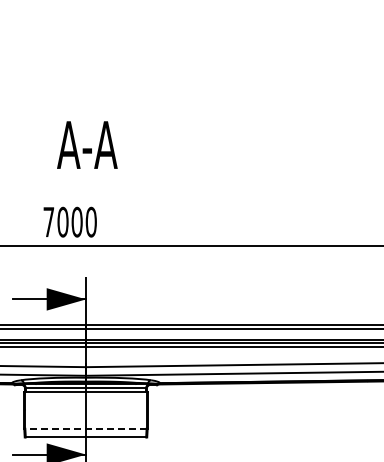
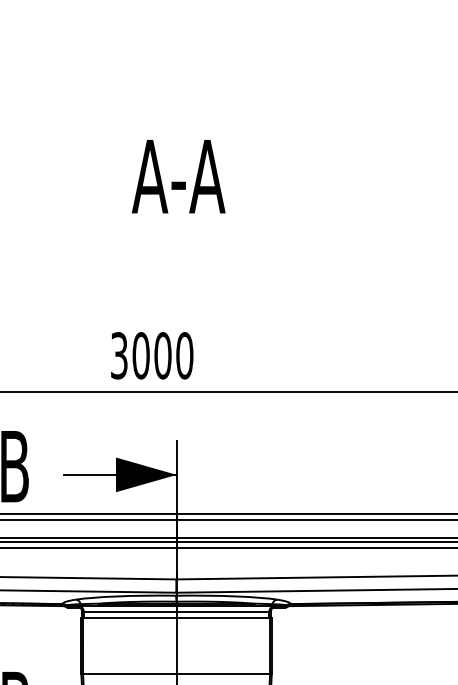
text: (87, 144) -> (178, 175), moved
text: (48, 221) -> (118, 354), 7000 -> 3000
line: (85, 428) -> (175, 674), dashed -> solid

